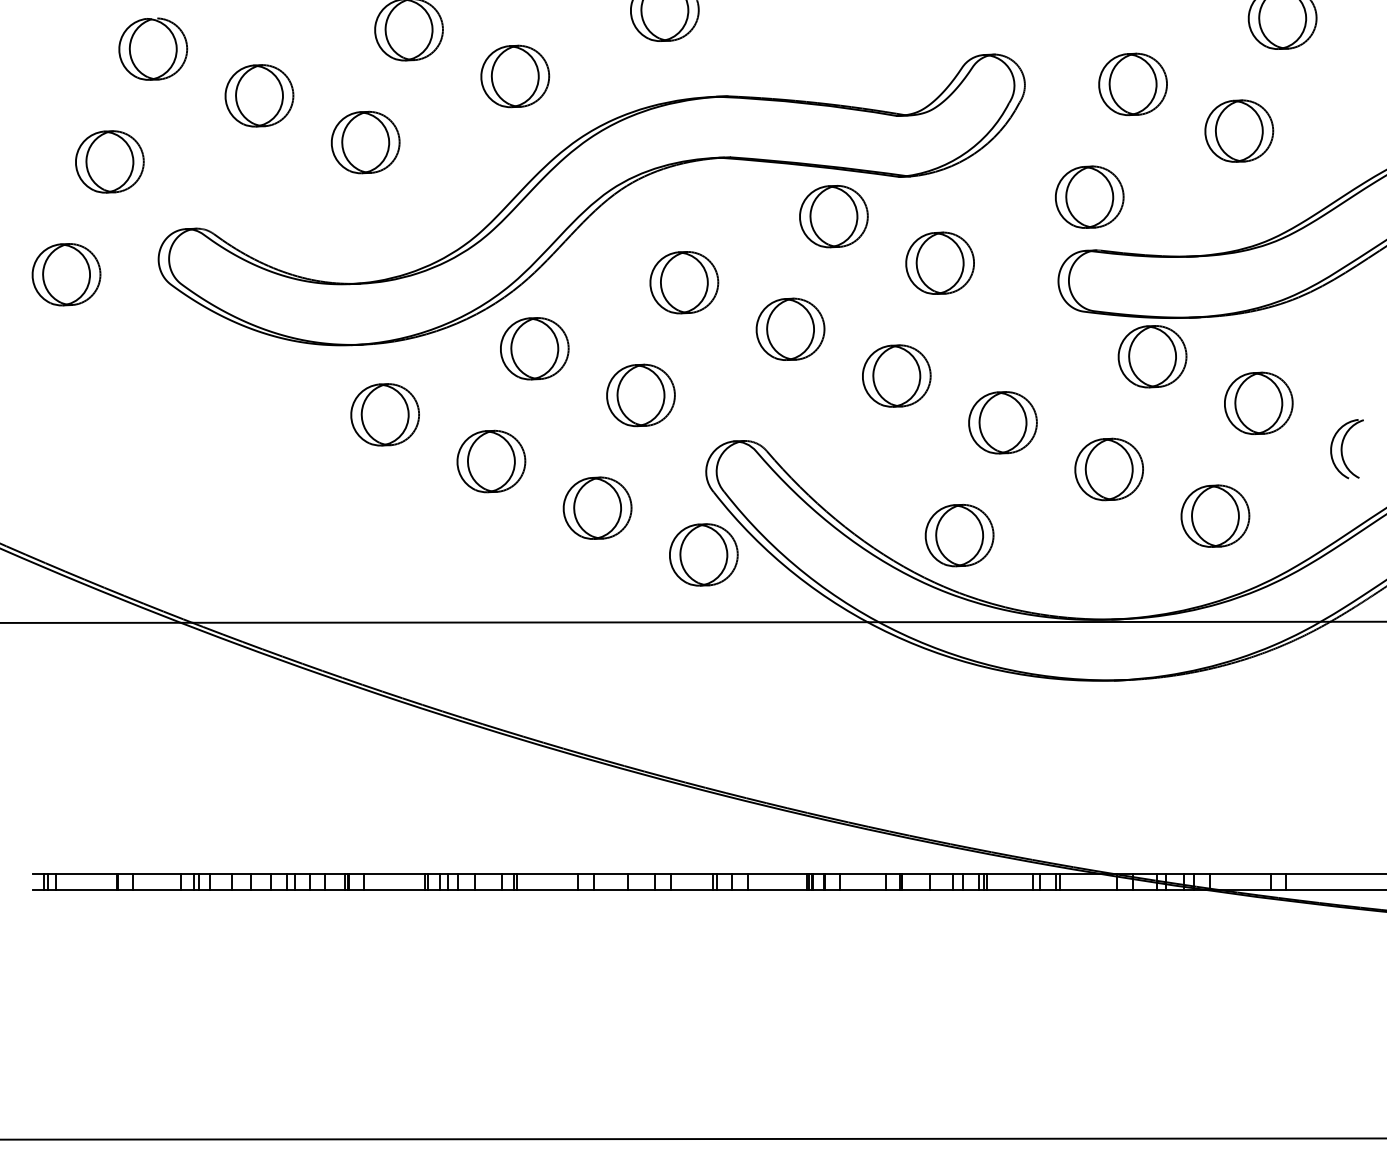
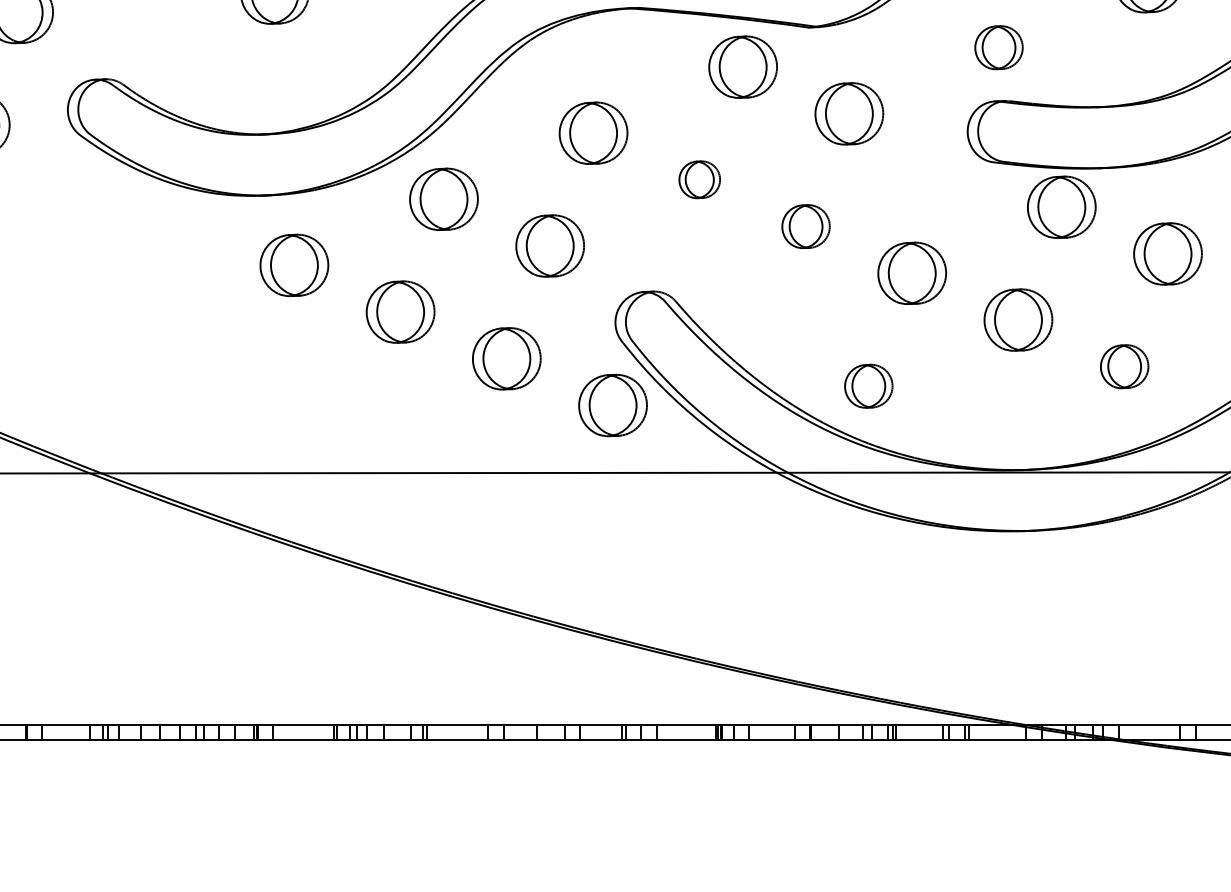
part: (1089, 196) -> (998, 47), size x0.7
part: (790, 328) -> (699, 179), size x0.6
part: (896, 375) -> (805, 226), size x0.7
part: (1215, 515) -> (1124, 366), size x0.7
part: (959, 535) -> (868, 386), size x0.7

